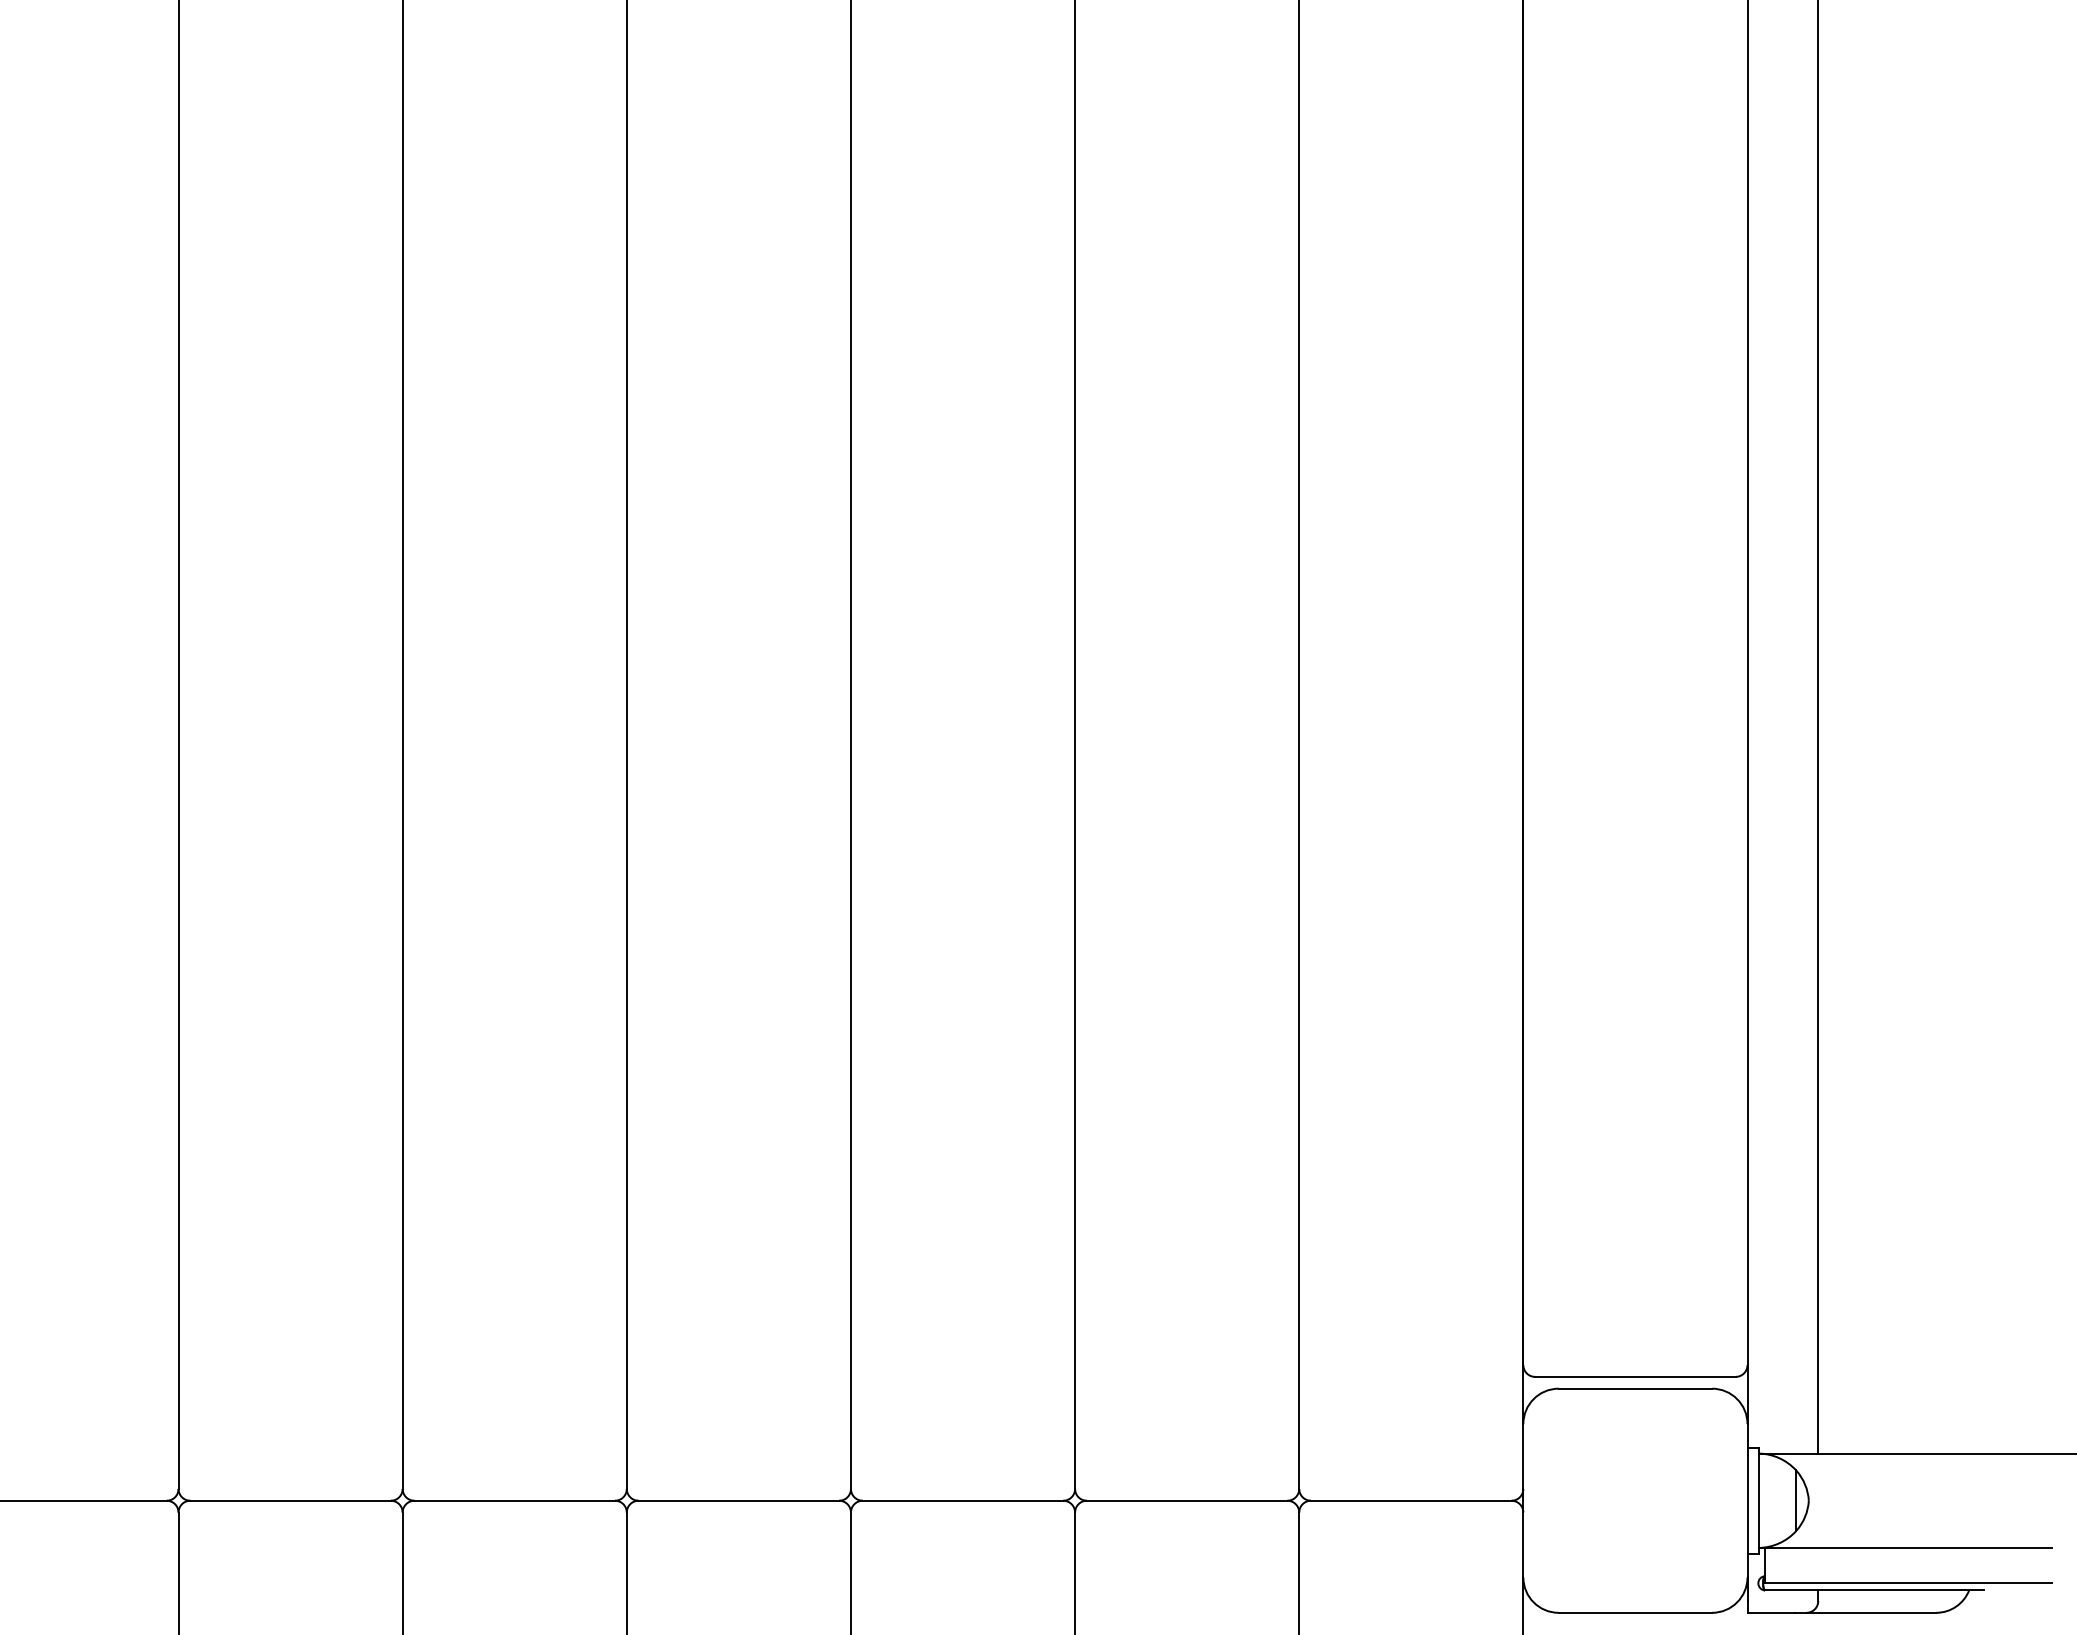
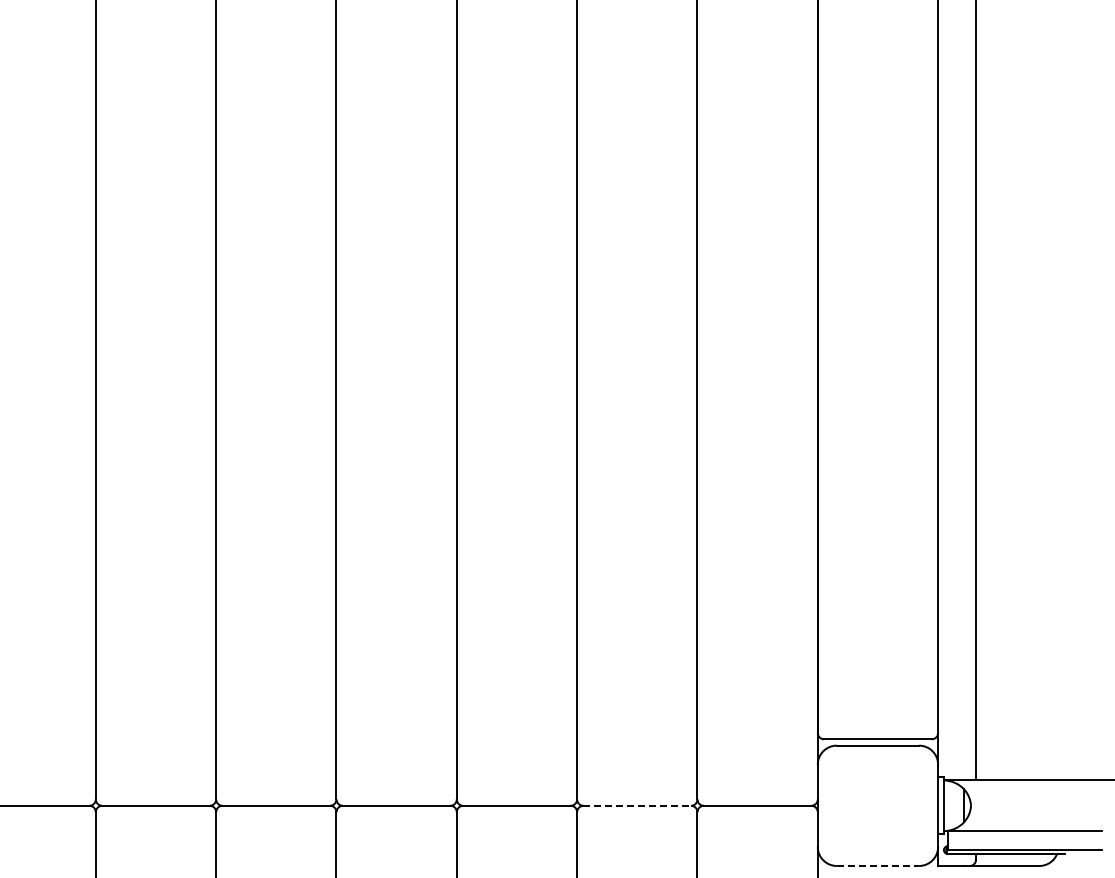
line: (1187, 1500) -> (637, 805), solid -> dashed
line: (1636, 1611) -> (878, 865), solid -> dashed

